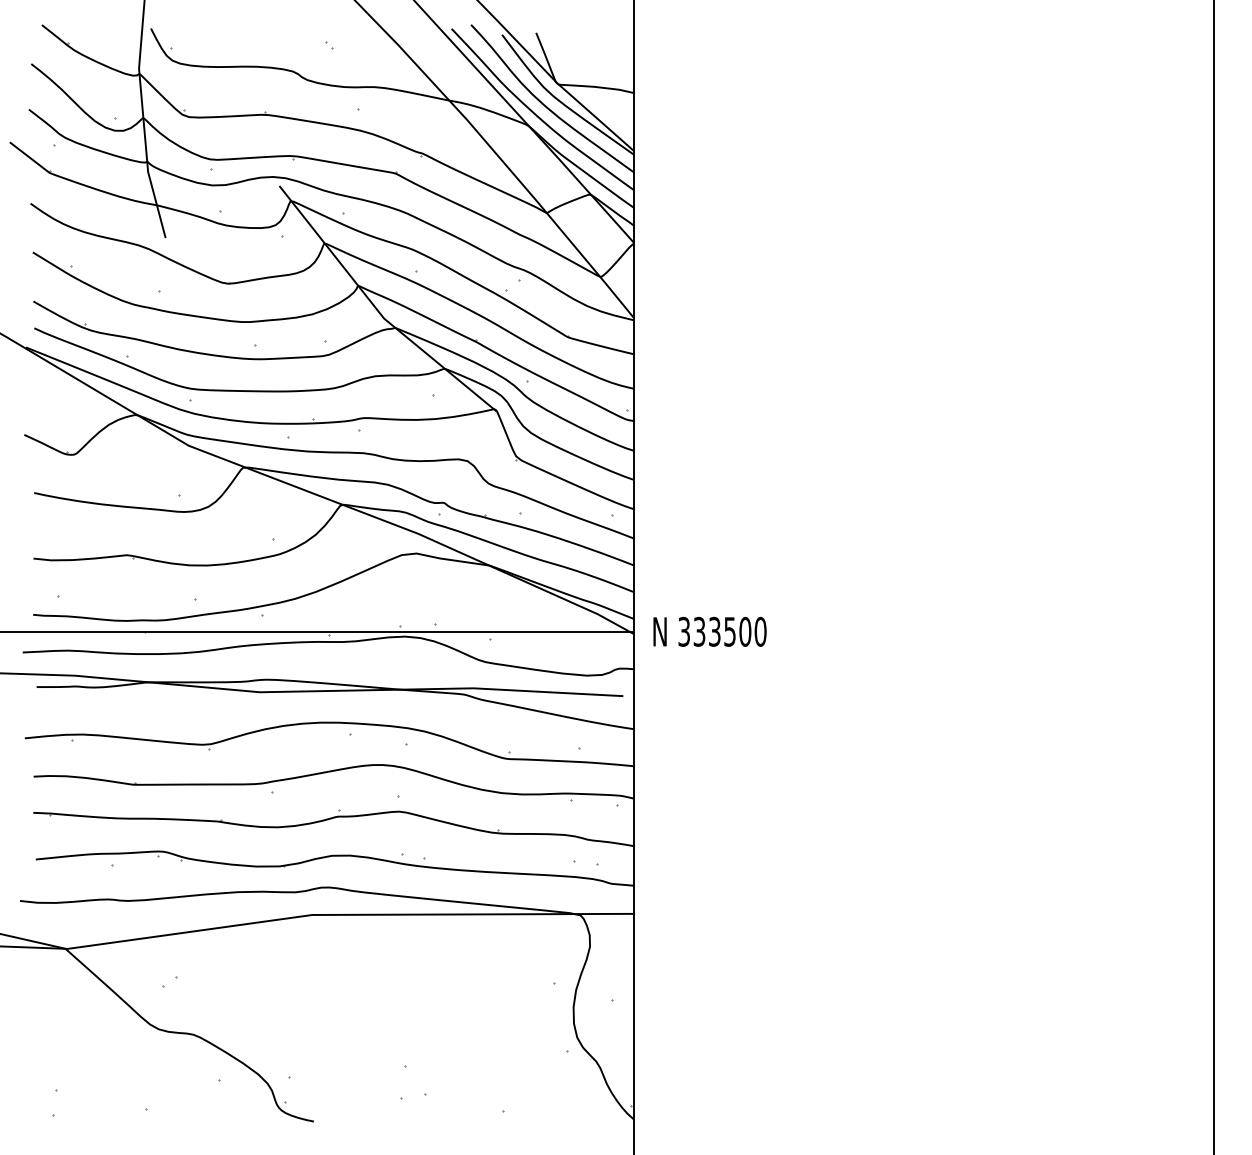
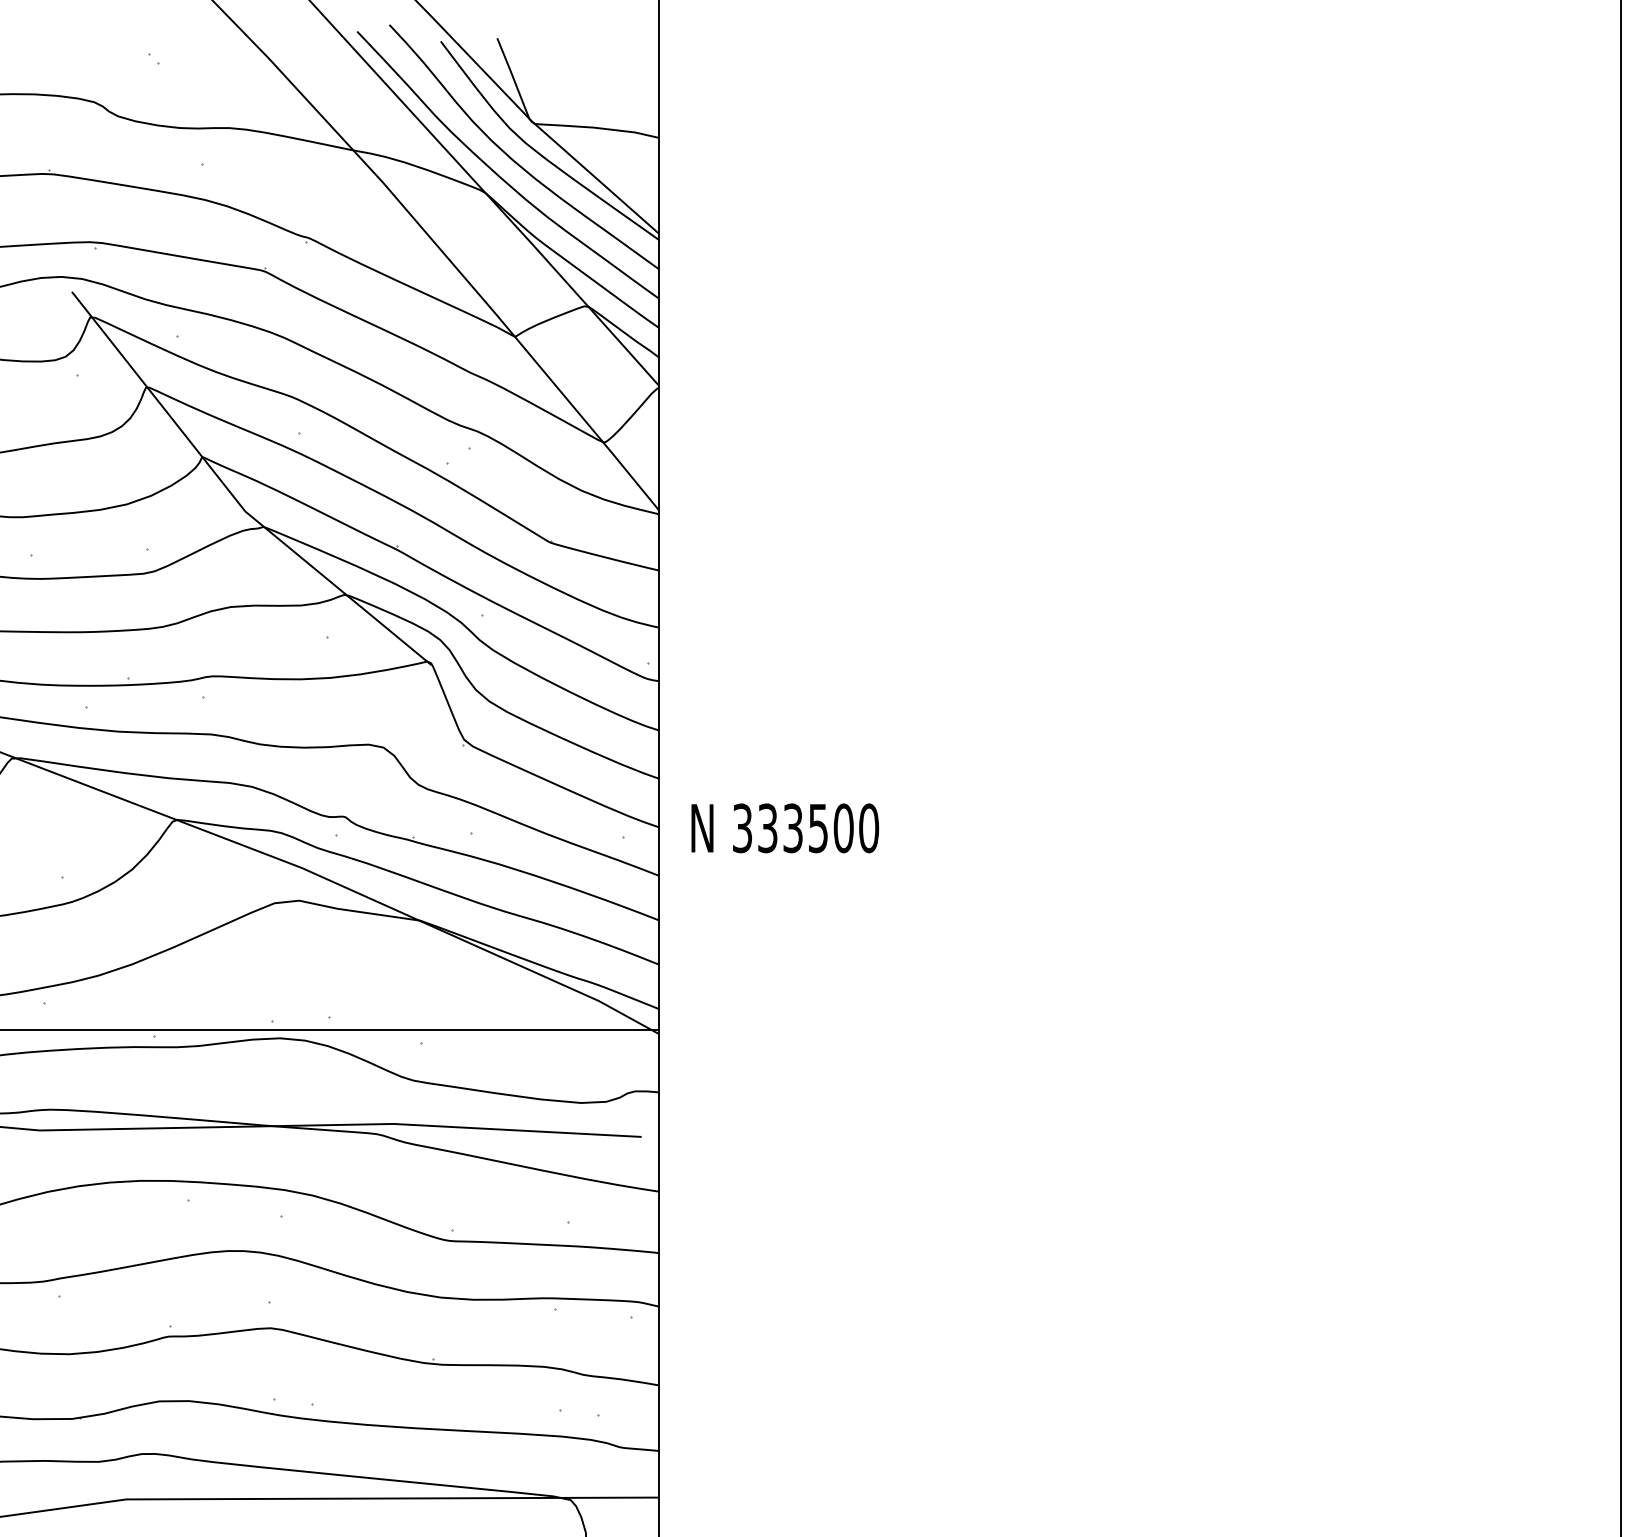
text: (709, 631) -> (784, 827), moved

